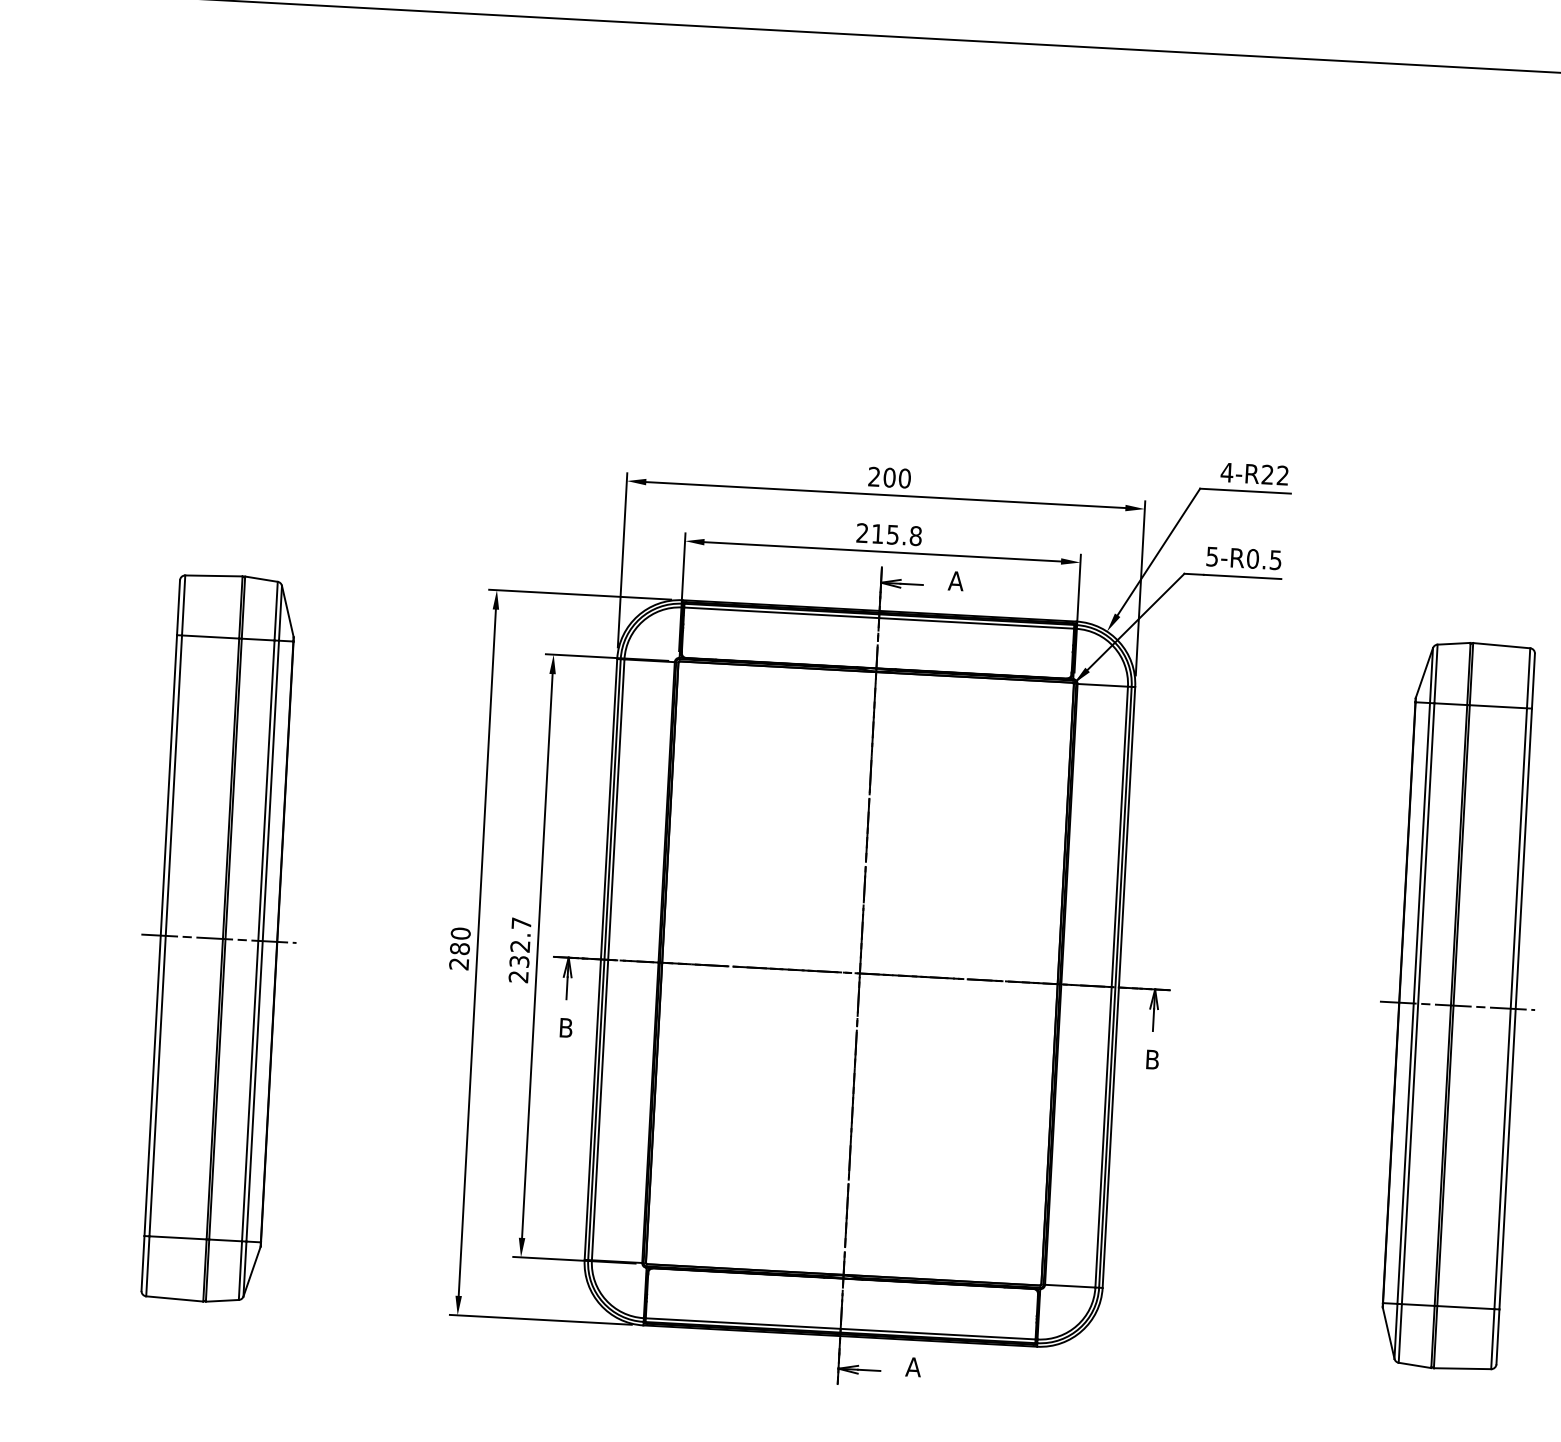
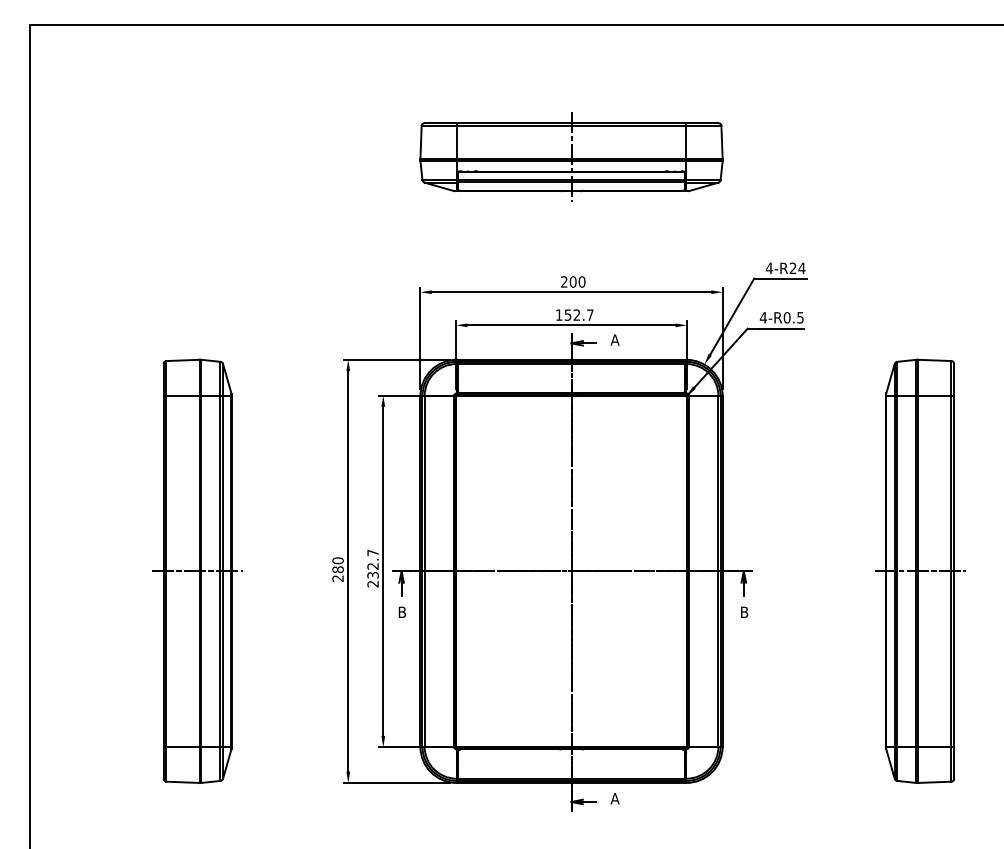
part: (898, 262) -> (571, 156), added
text: (1282, 474) -> (801, 267), 4-R22 -> 4-R24
text: (888, 533) -> (574, 314), 215.8 -> 152.7
text: (1212, 556) -> (763, 317), 5-R0.5 -> 4-R0.5

